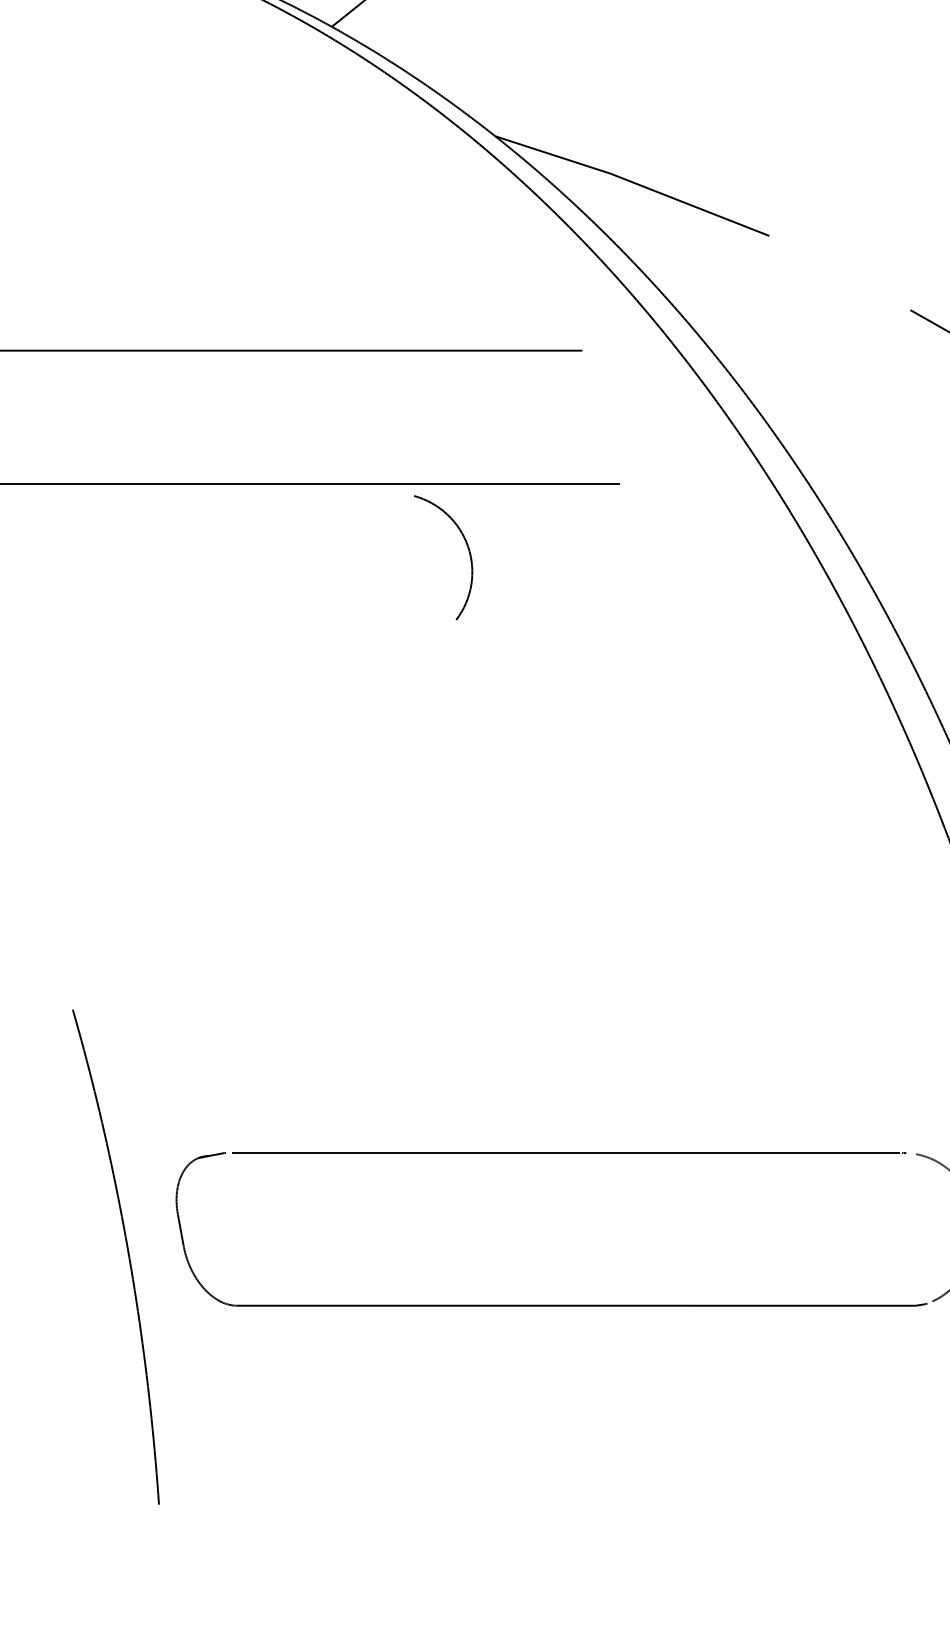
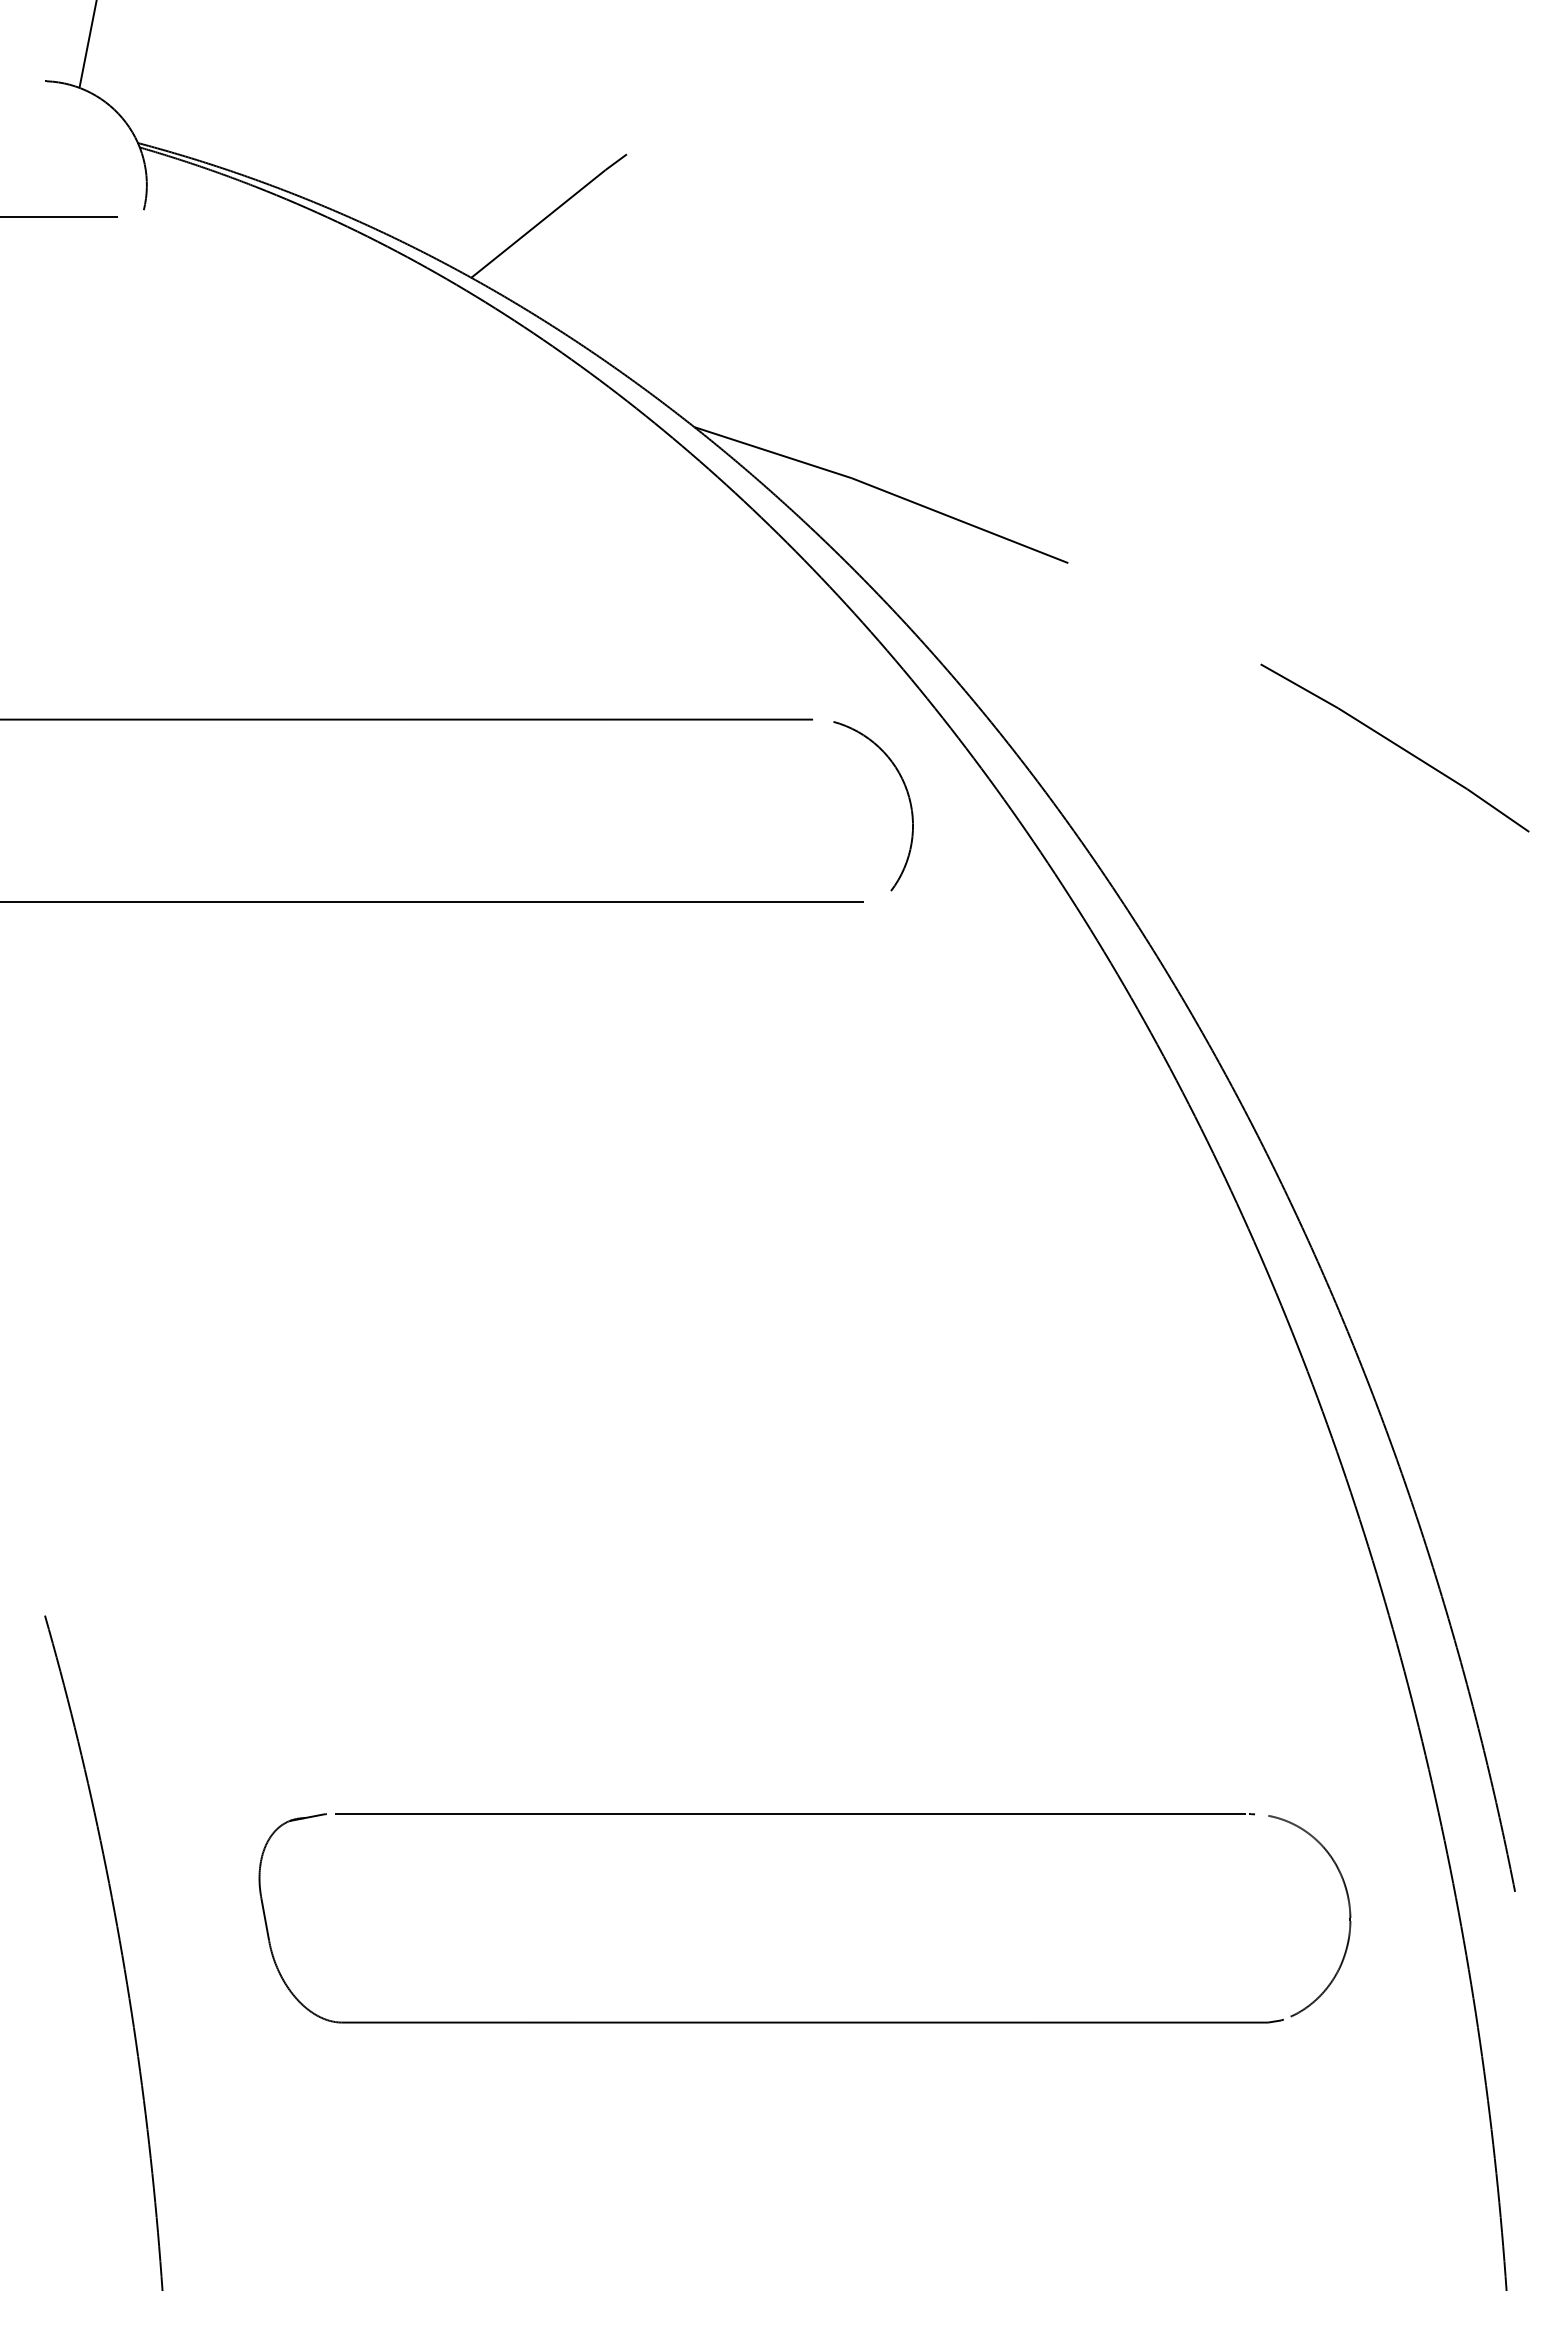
arc: (469, 552) -> (908, 799), moved
part: (128, 1256) -> (120, 1952), moved

